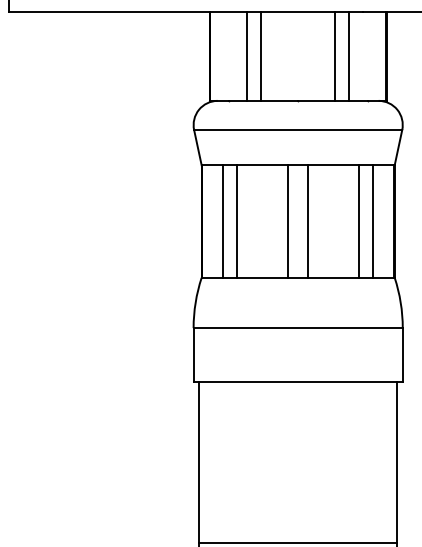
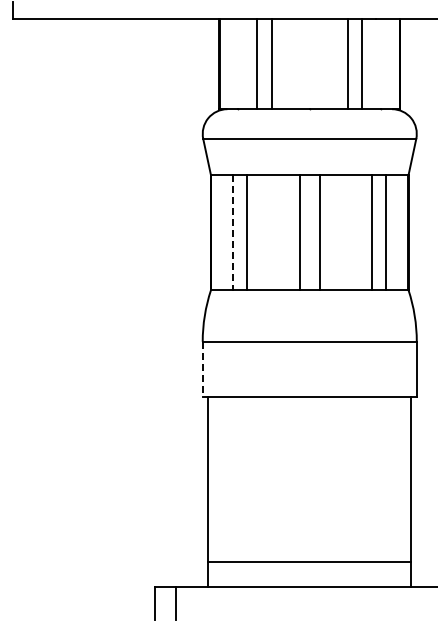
line: (223, 221) -> (233, 232), solid -> dashed
line: (193, 355) -> (202, 369), solid -> dashed

